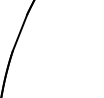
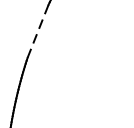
line: (20, 32) -> (38, 30), solid -> dashed

